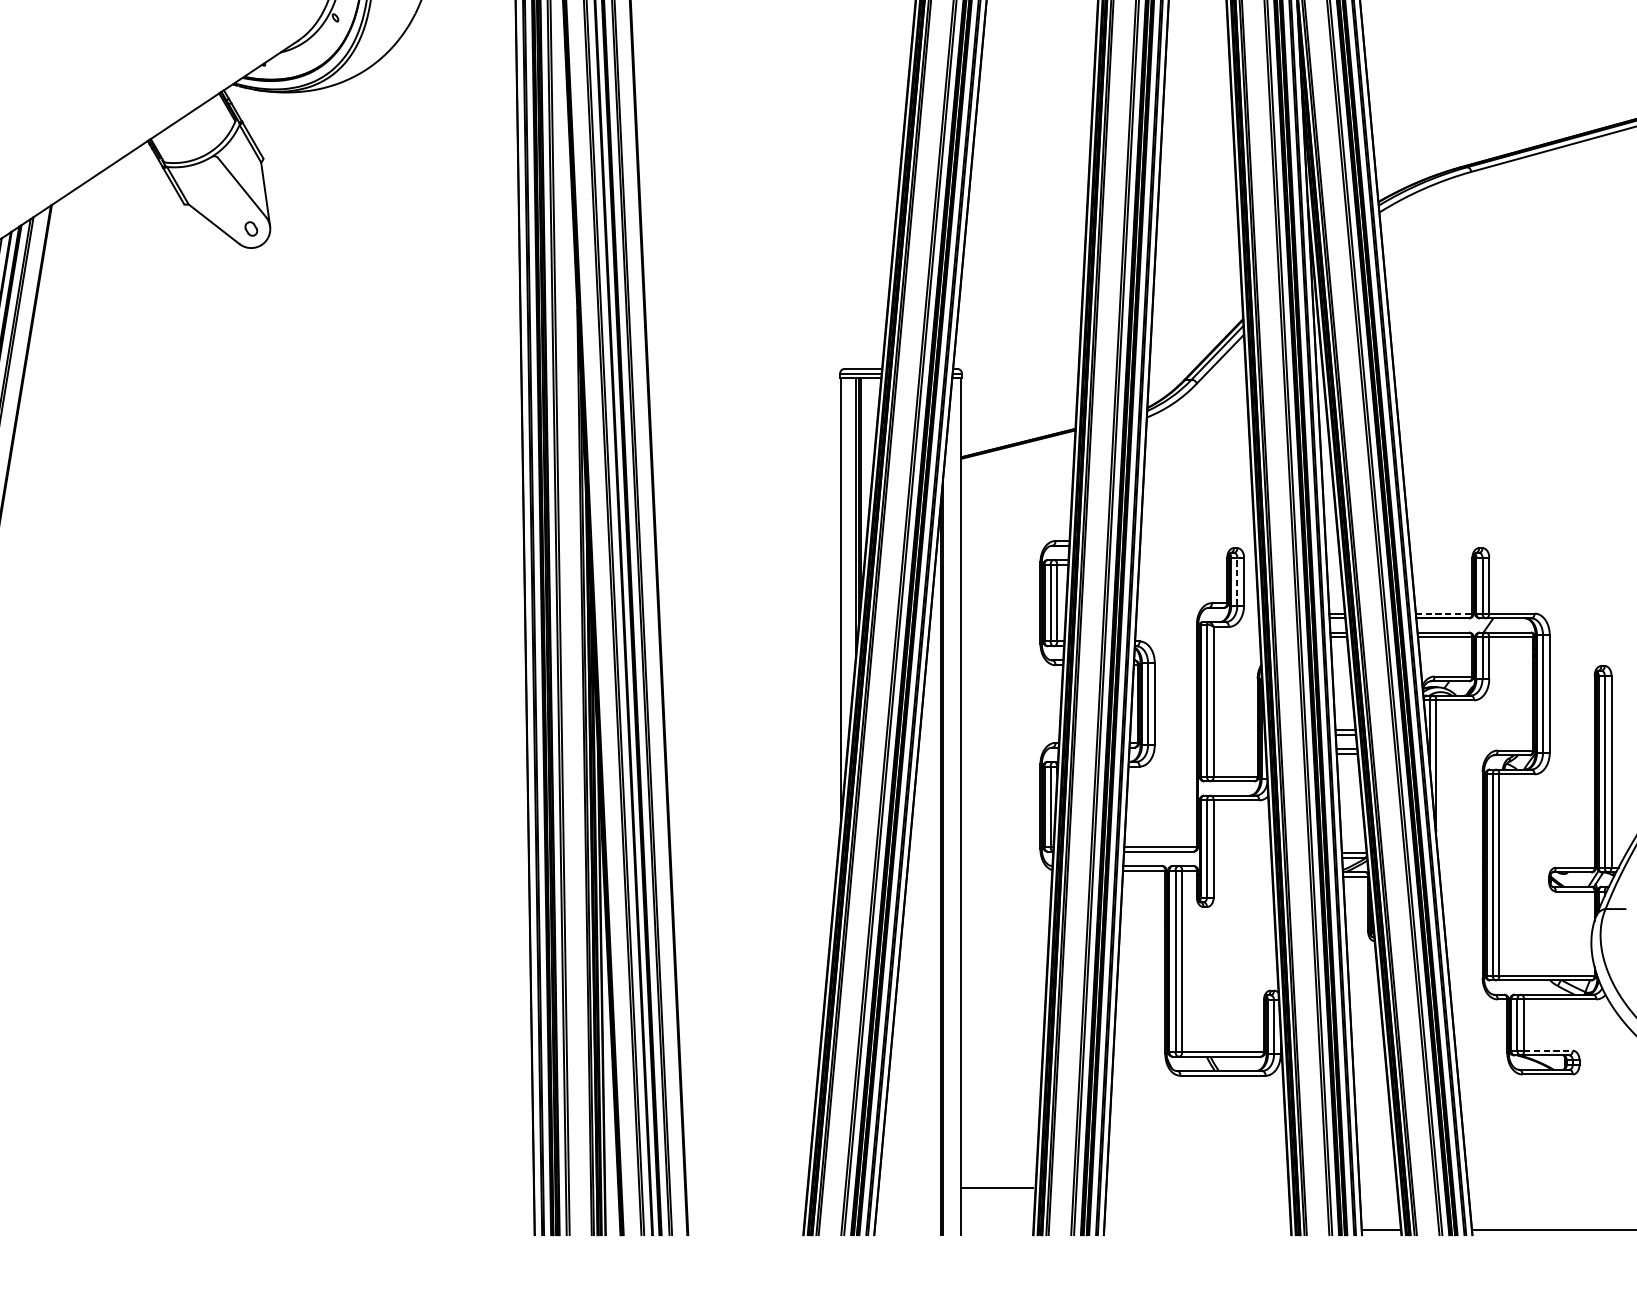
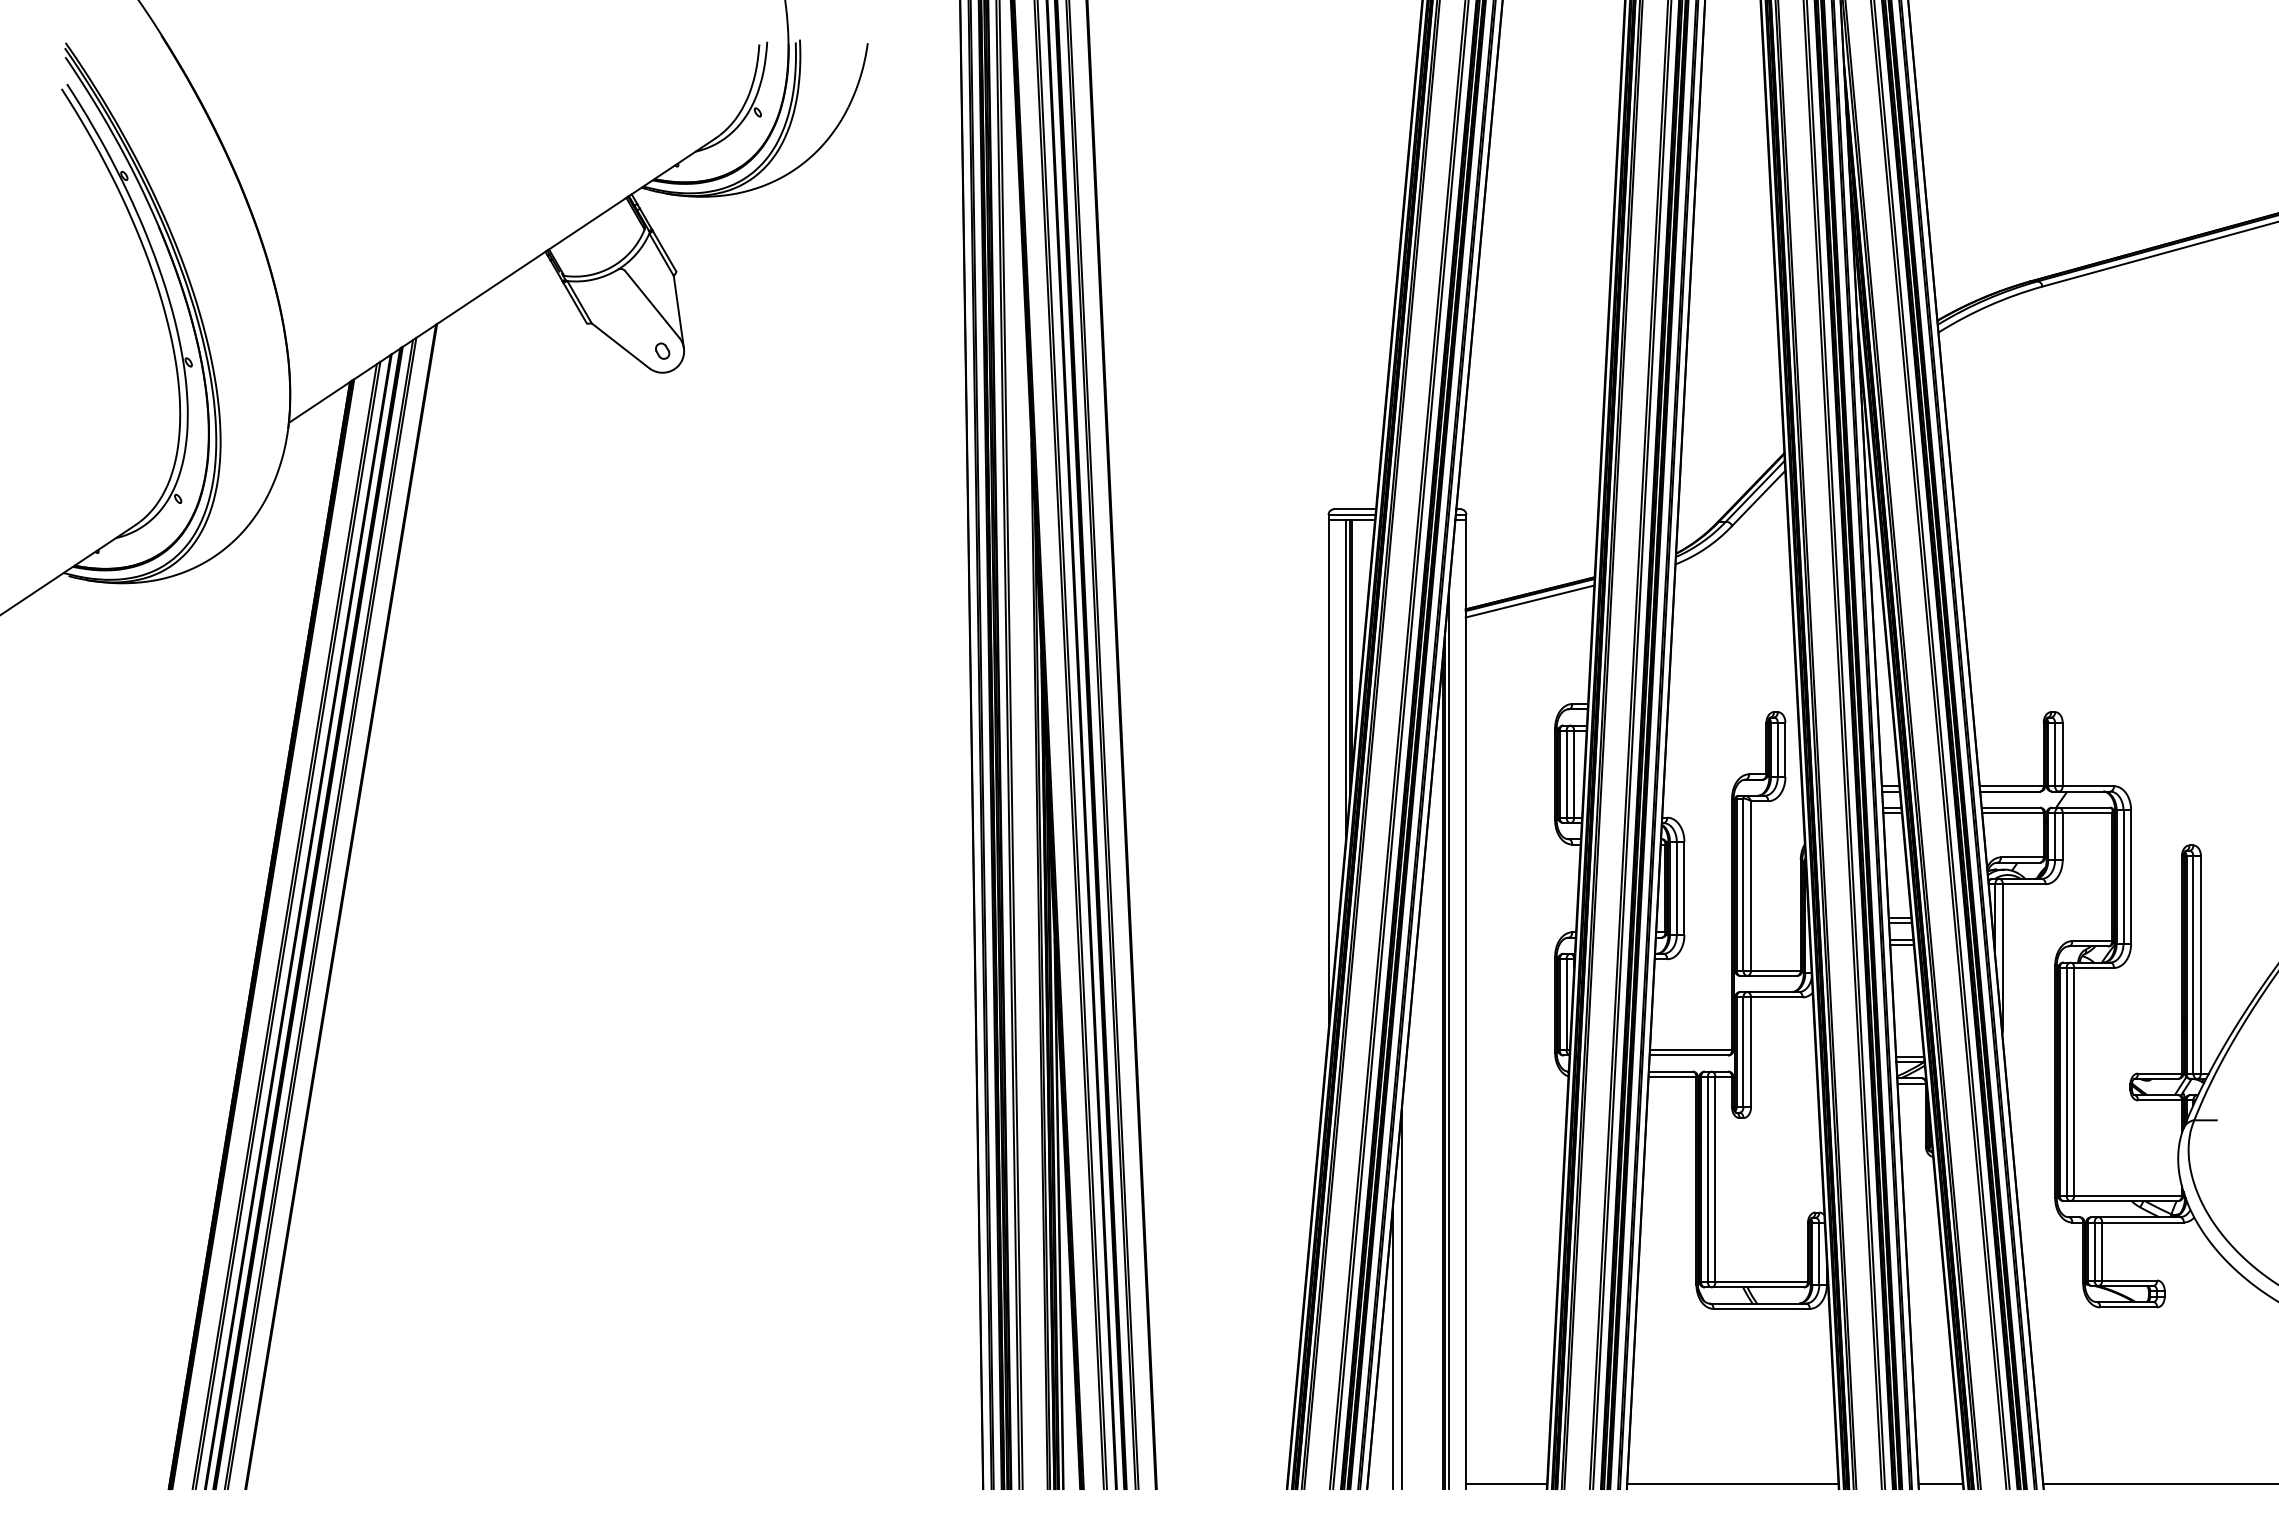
line: (1017, 450) -> (1529, 601), added
line: (1237, 581) -> (1777, 749), dashed -> solid
line: (1443, 613) -> (2011, 786), dashed -> solid
line: (946, 839) -> (1448, 1041), added
line: (1549, 1050) -> (2130, 1280), dashed -> solid
line: (904, 1067) -> (1401, 1299), added
line: (897, 1109) -> (1393, 1346), added
line: (997, 1187) -> (1506, 1483), moved
line: (1197, 1230) -> (1732, 1483), added

